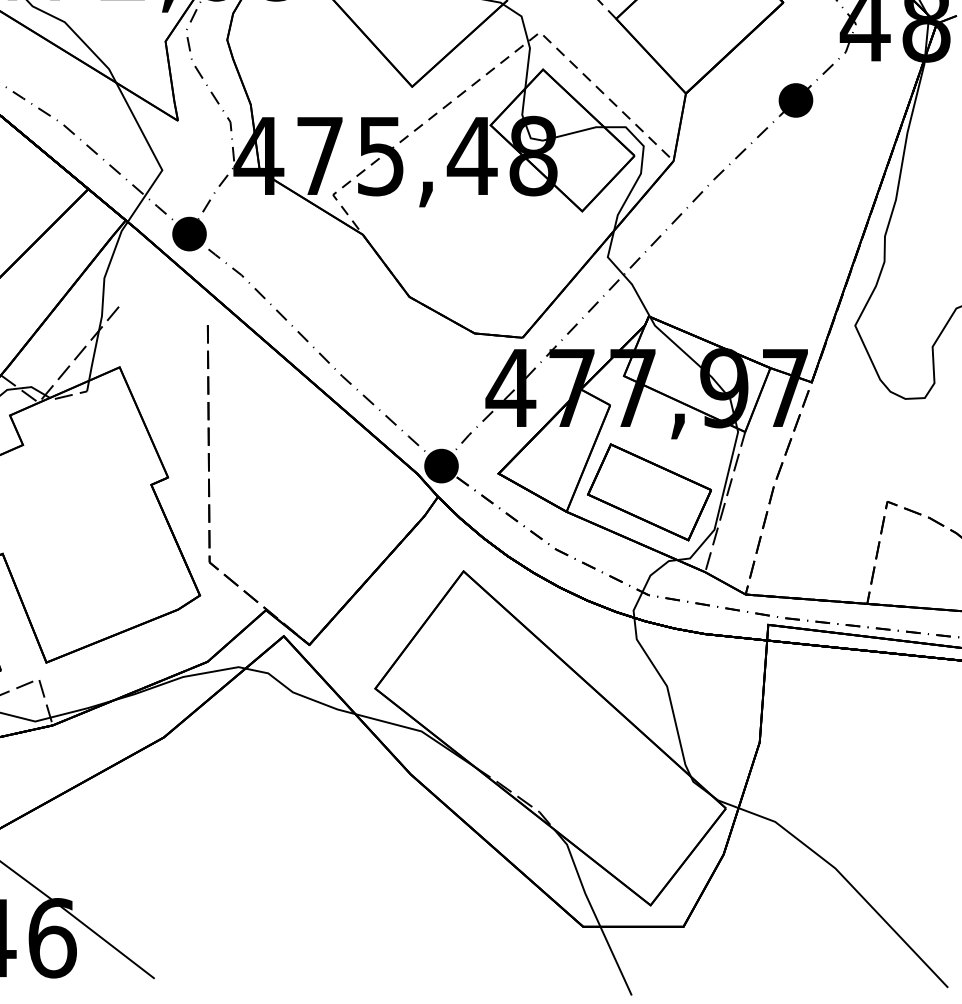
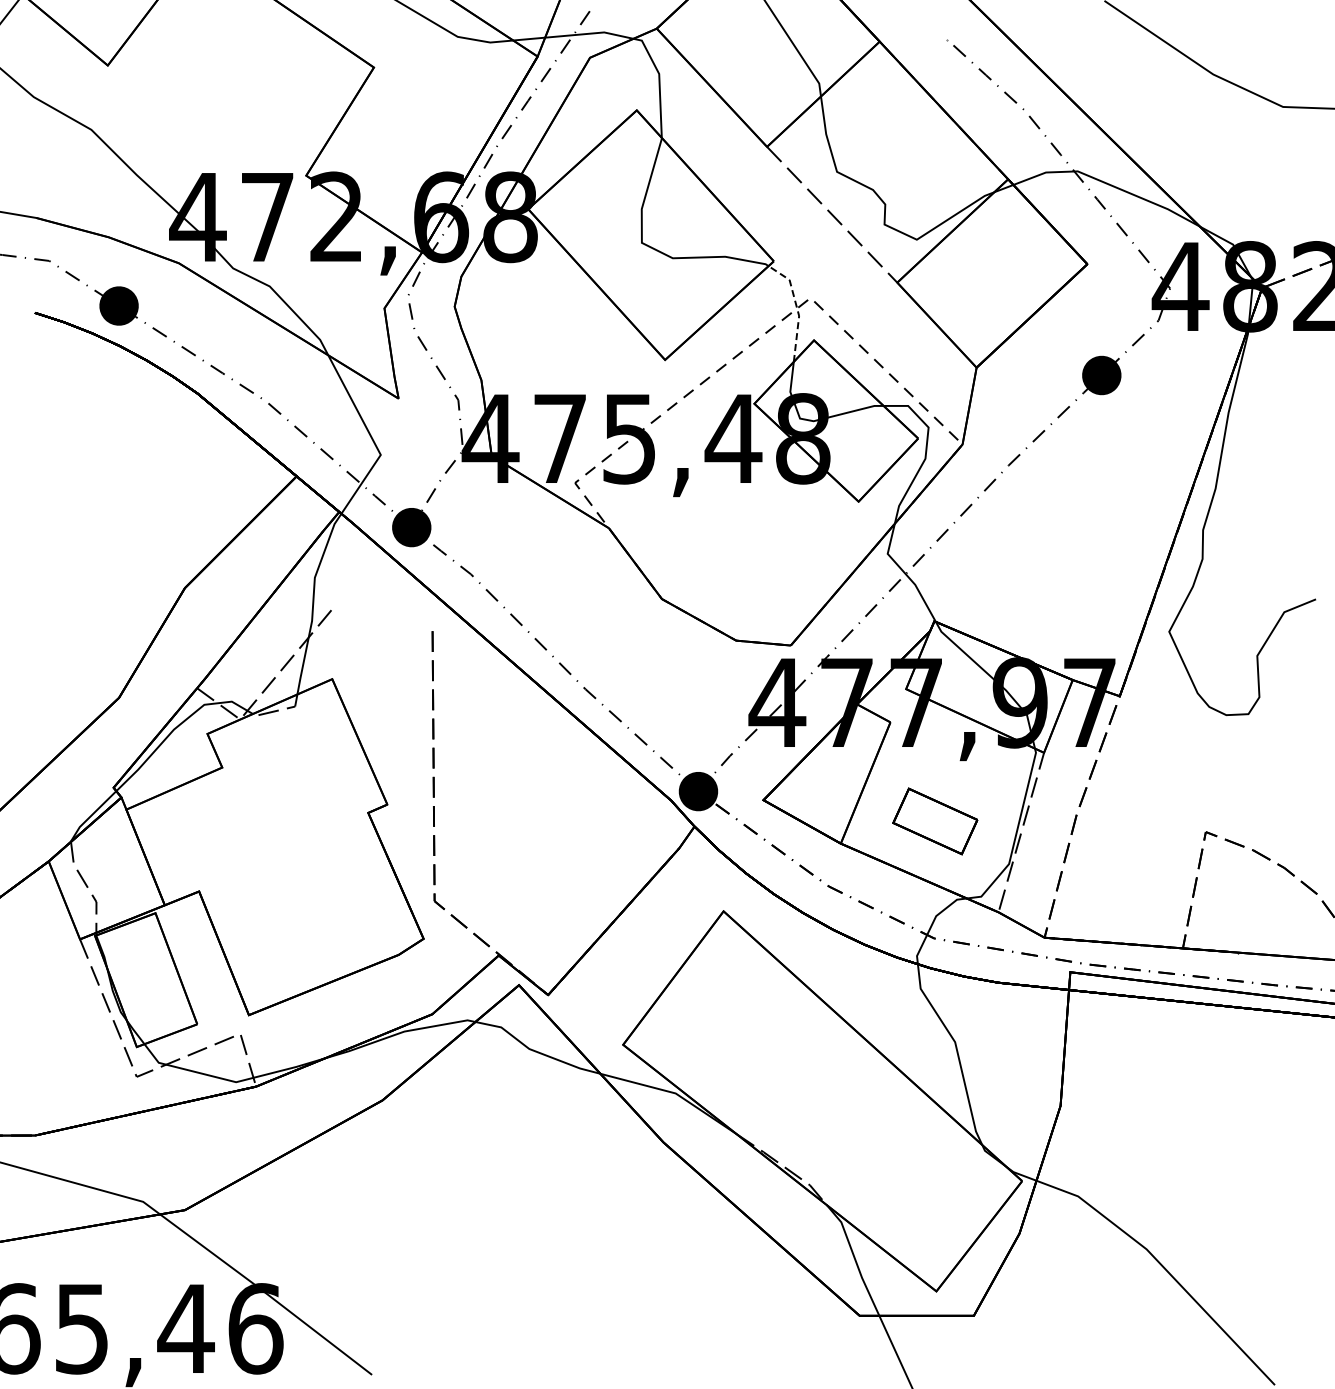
line: (527, 40) -> (796, 307), solid -> dashed
part: (649, 492) -> (935, 821), size x0.6

